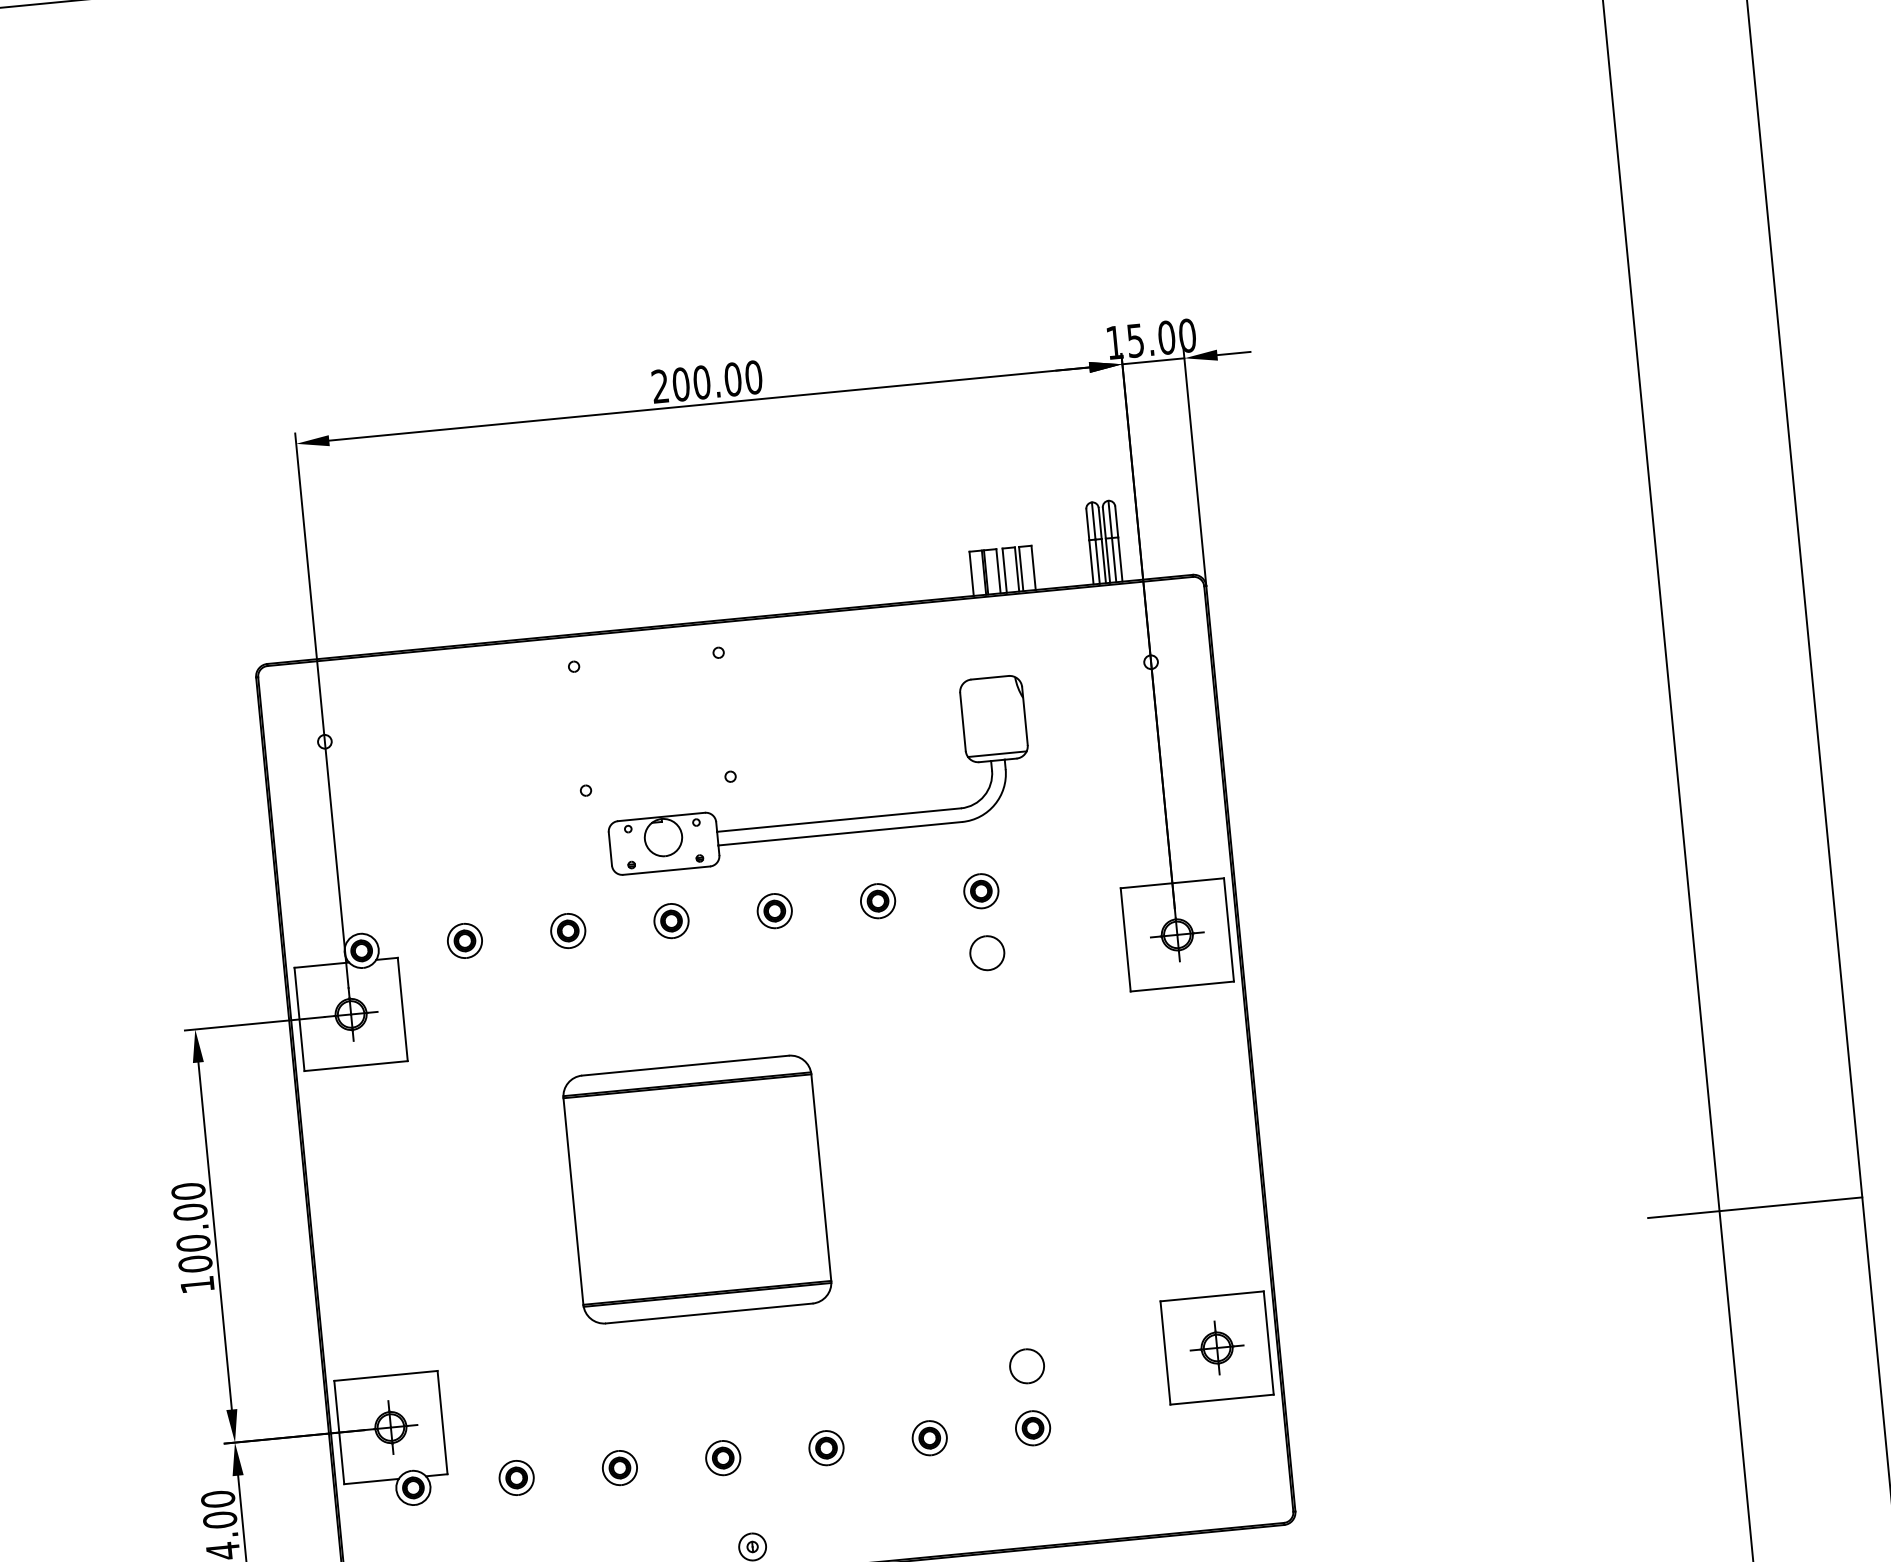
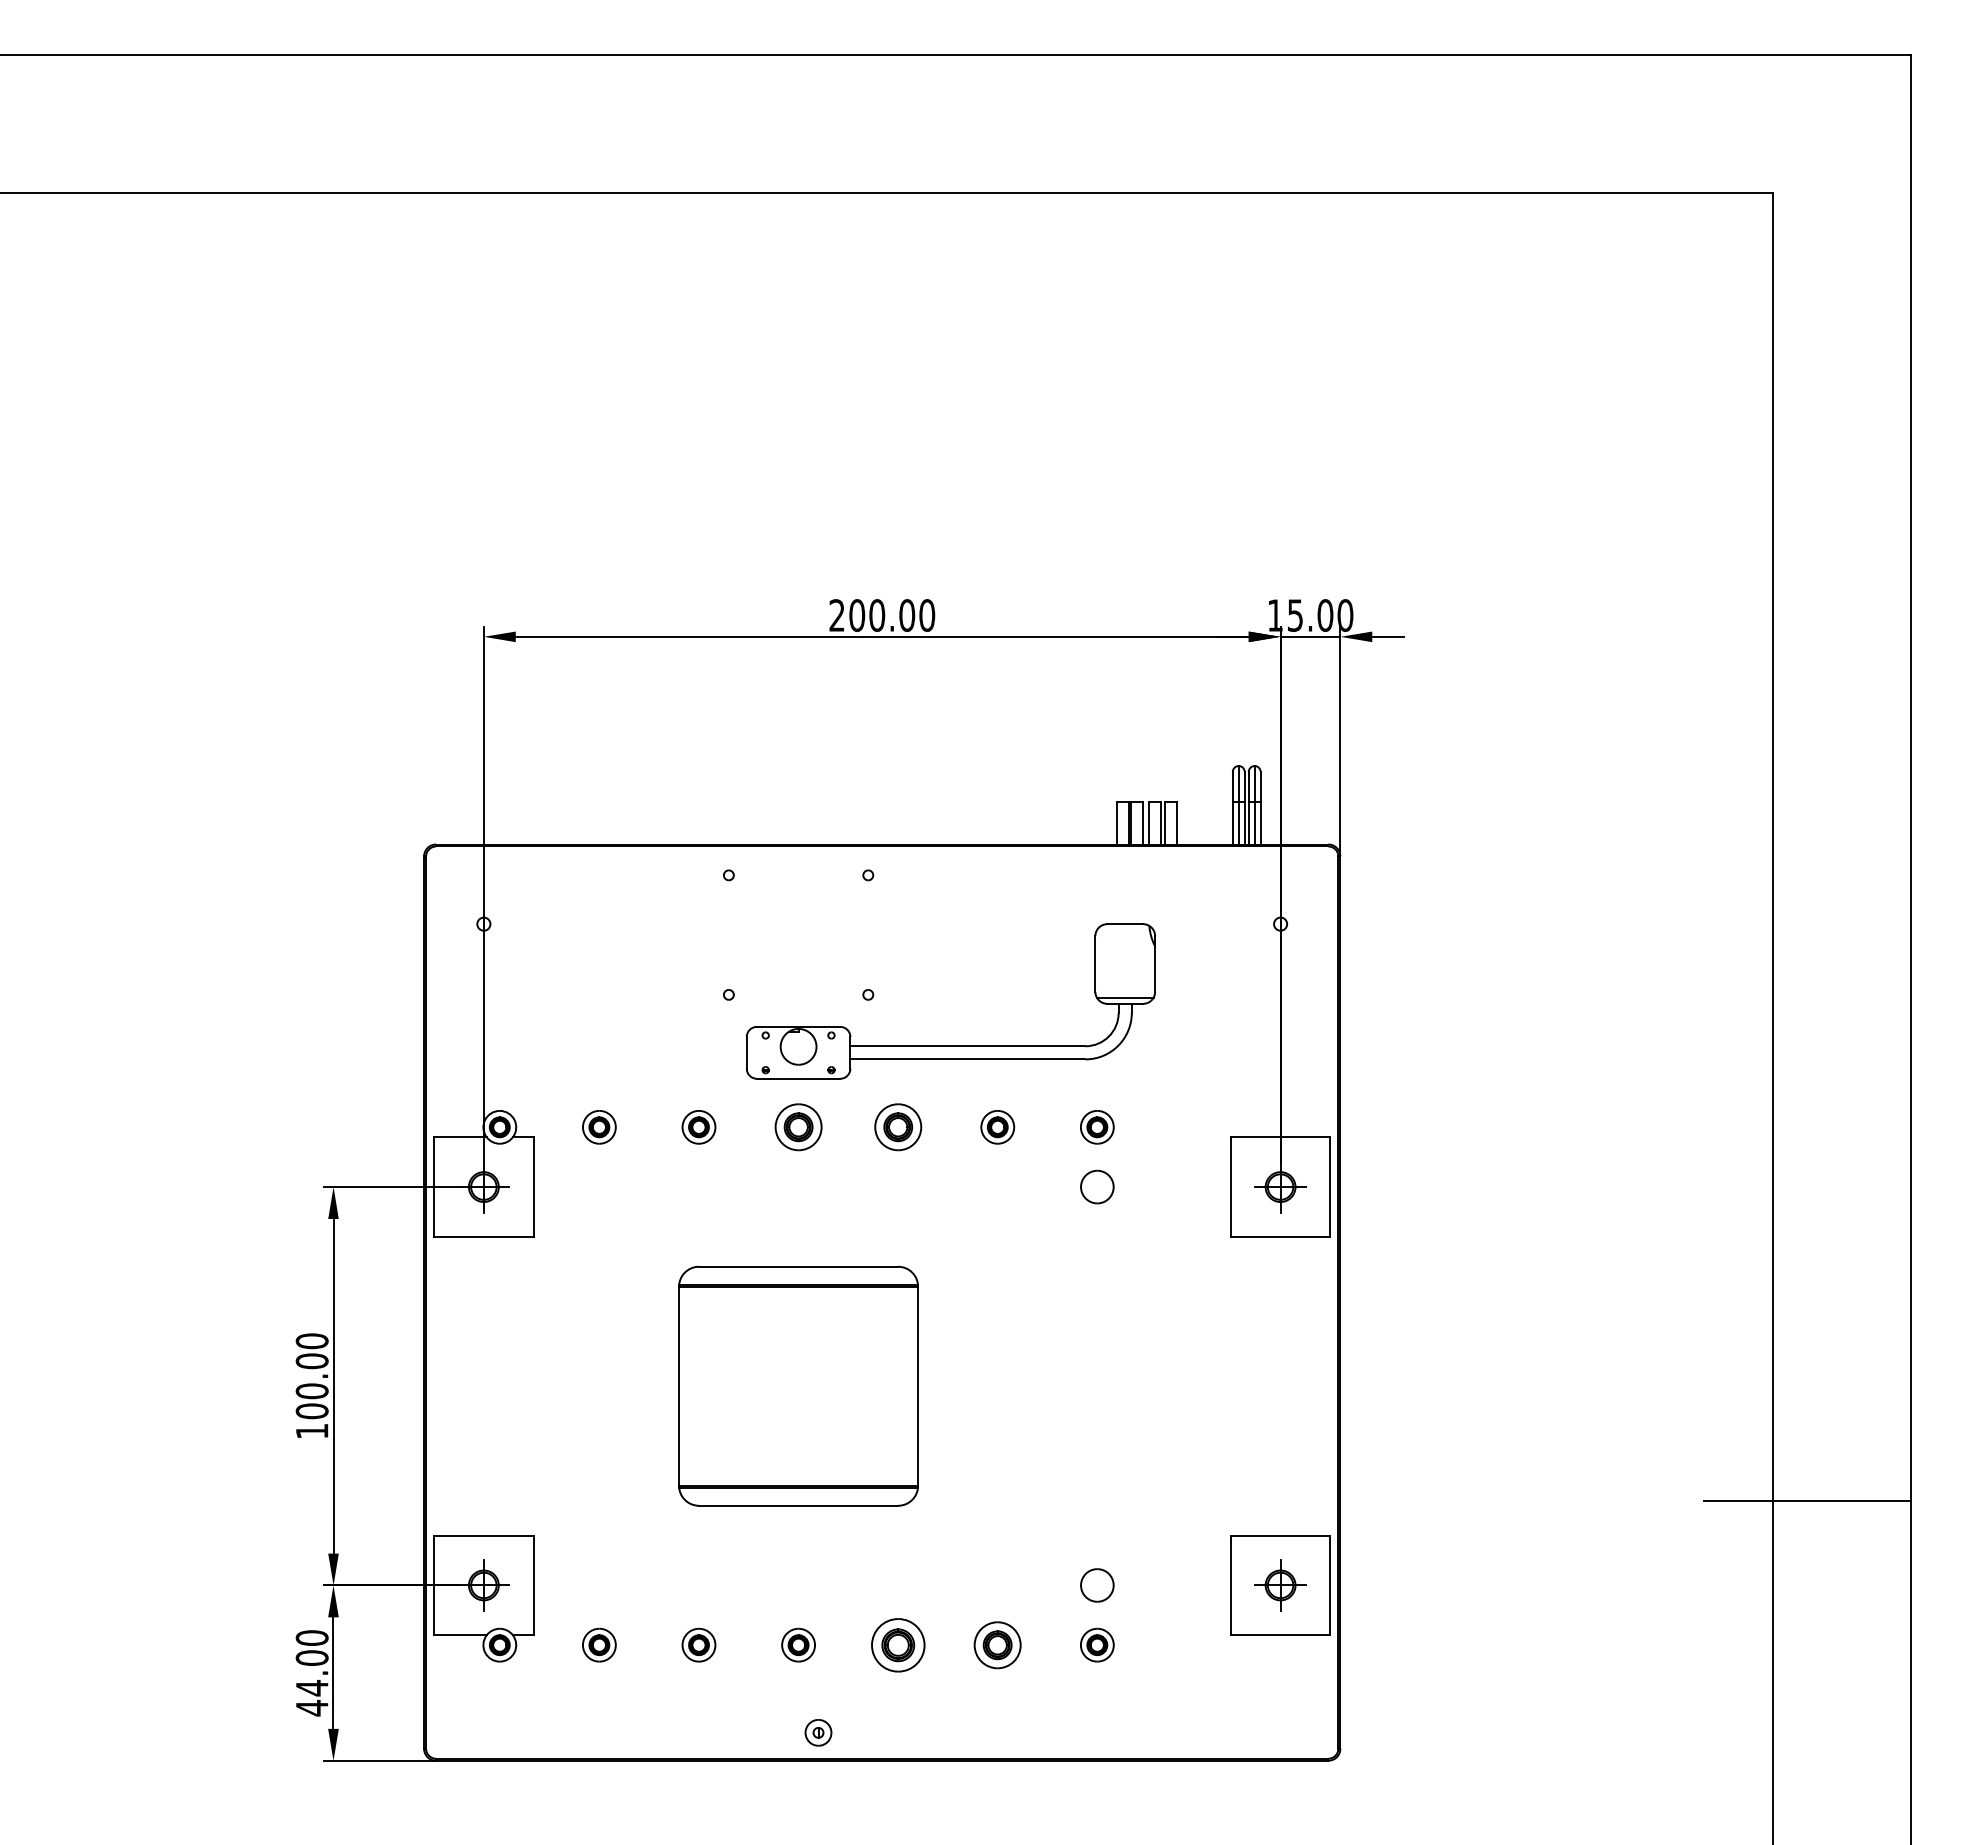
part: (774, 911) -> (897, 1127), size x1.4
part: (671, 921) -> (798, 1127), size x1.4
part: (929, 1437) -> (997, 1644), size x1.4
part: (825, 1447) -> (897, 1644), size x1.6

